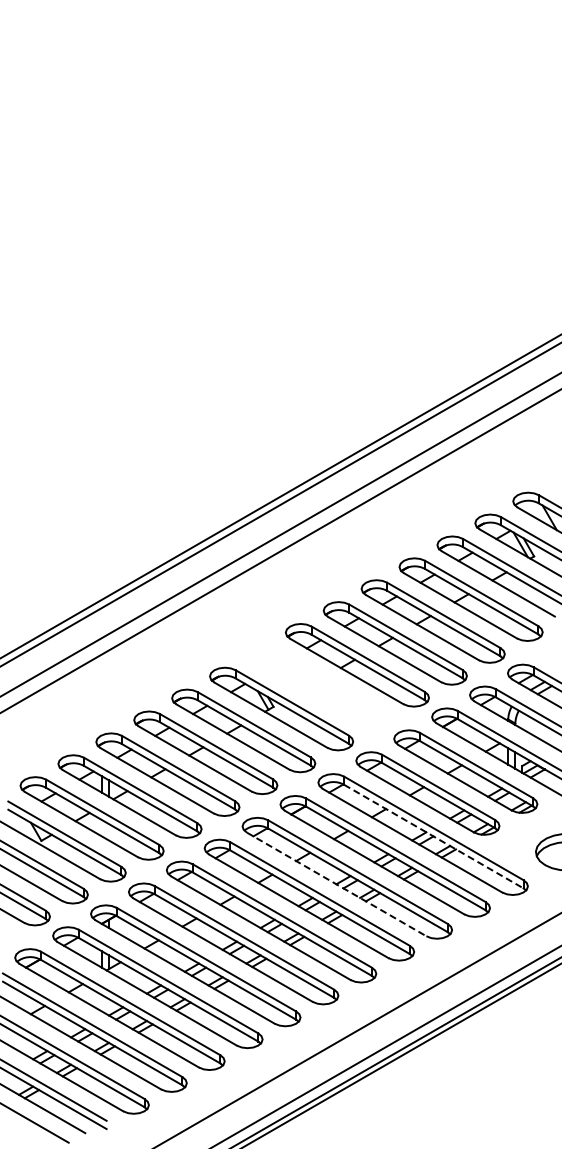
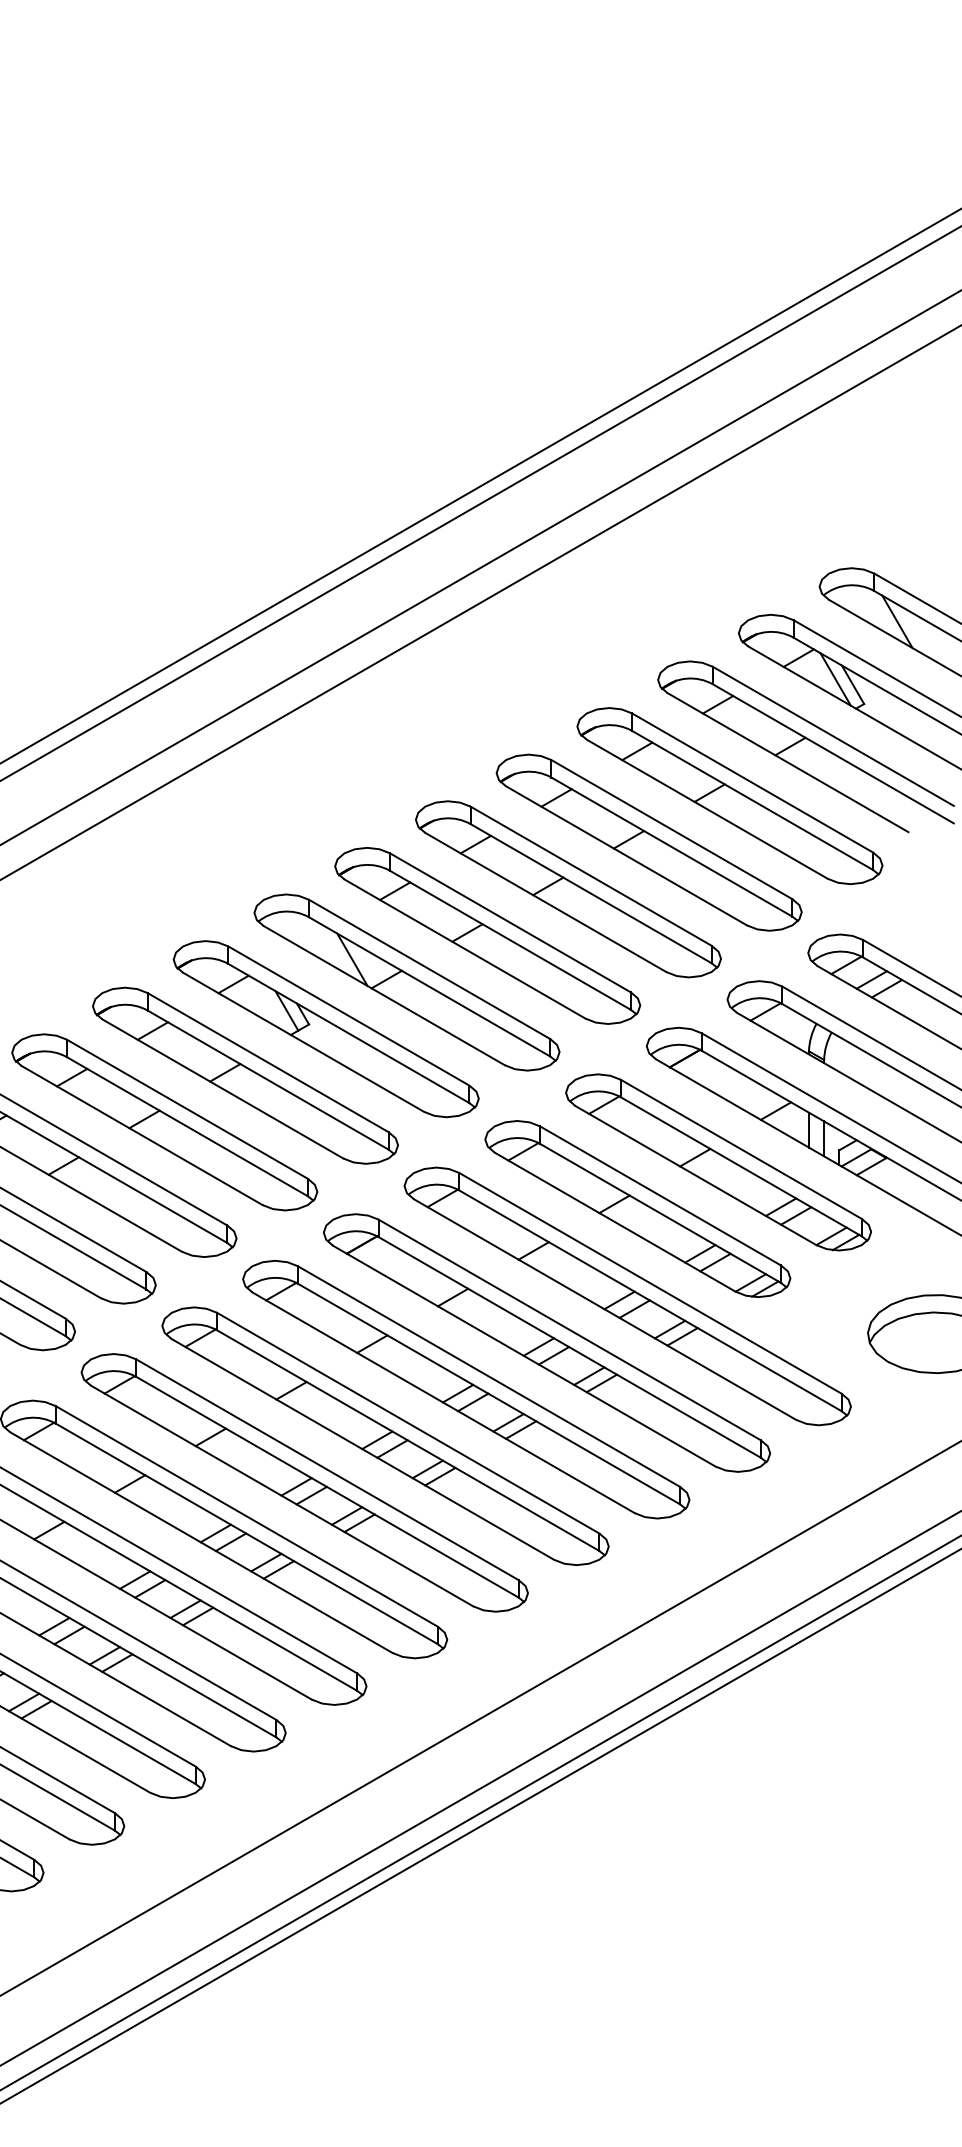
part: (319, 687) -> (406, 983), added
line: (433, 836) -> (649, 1300), dashed -> solid
line: (336, 884) -> (443, 1402), dashed -> solid

